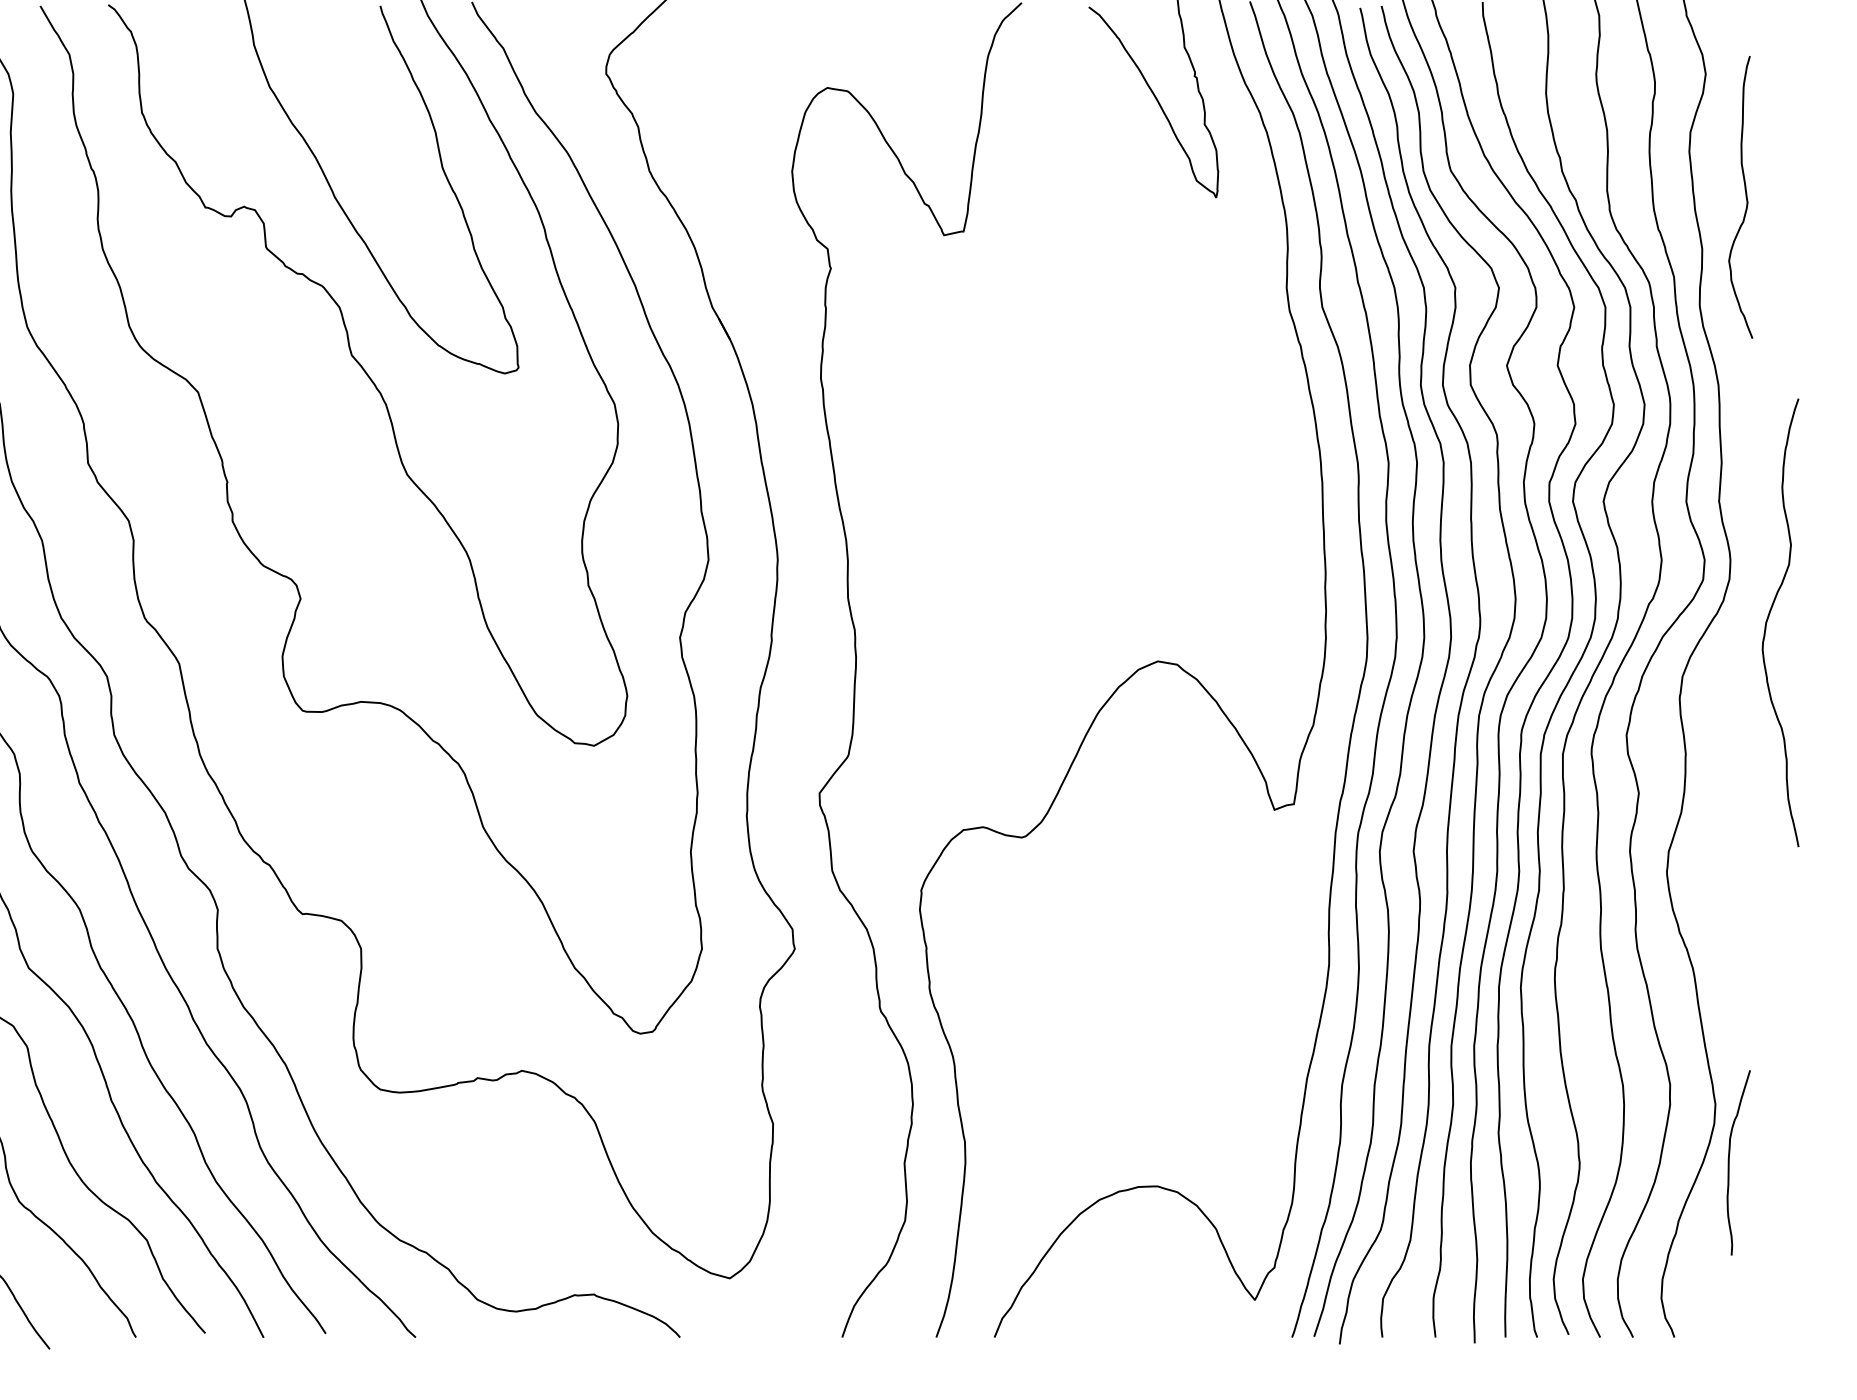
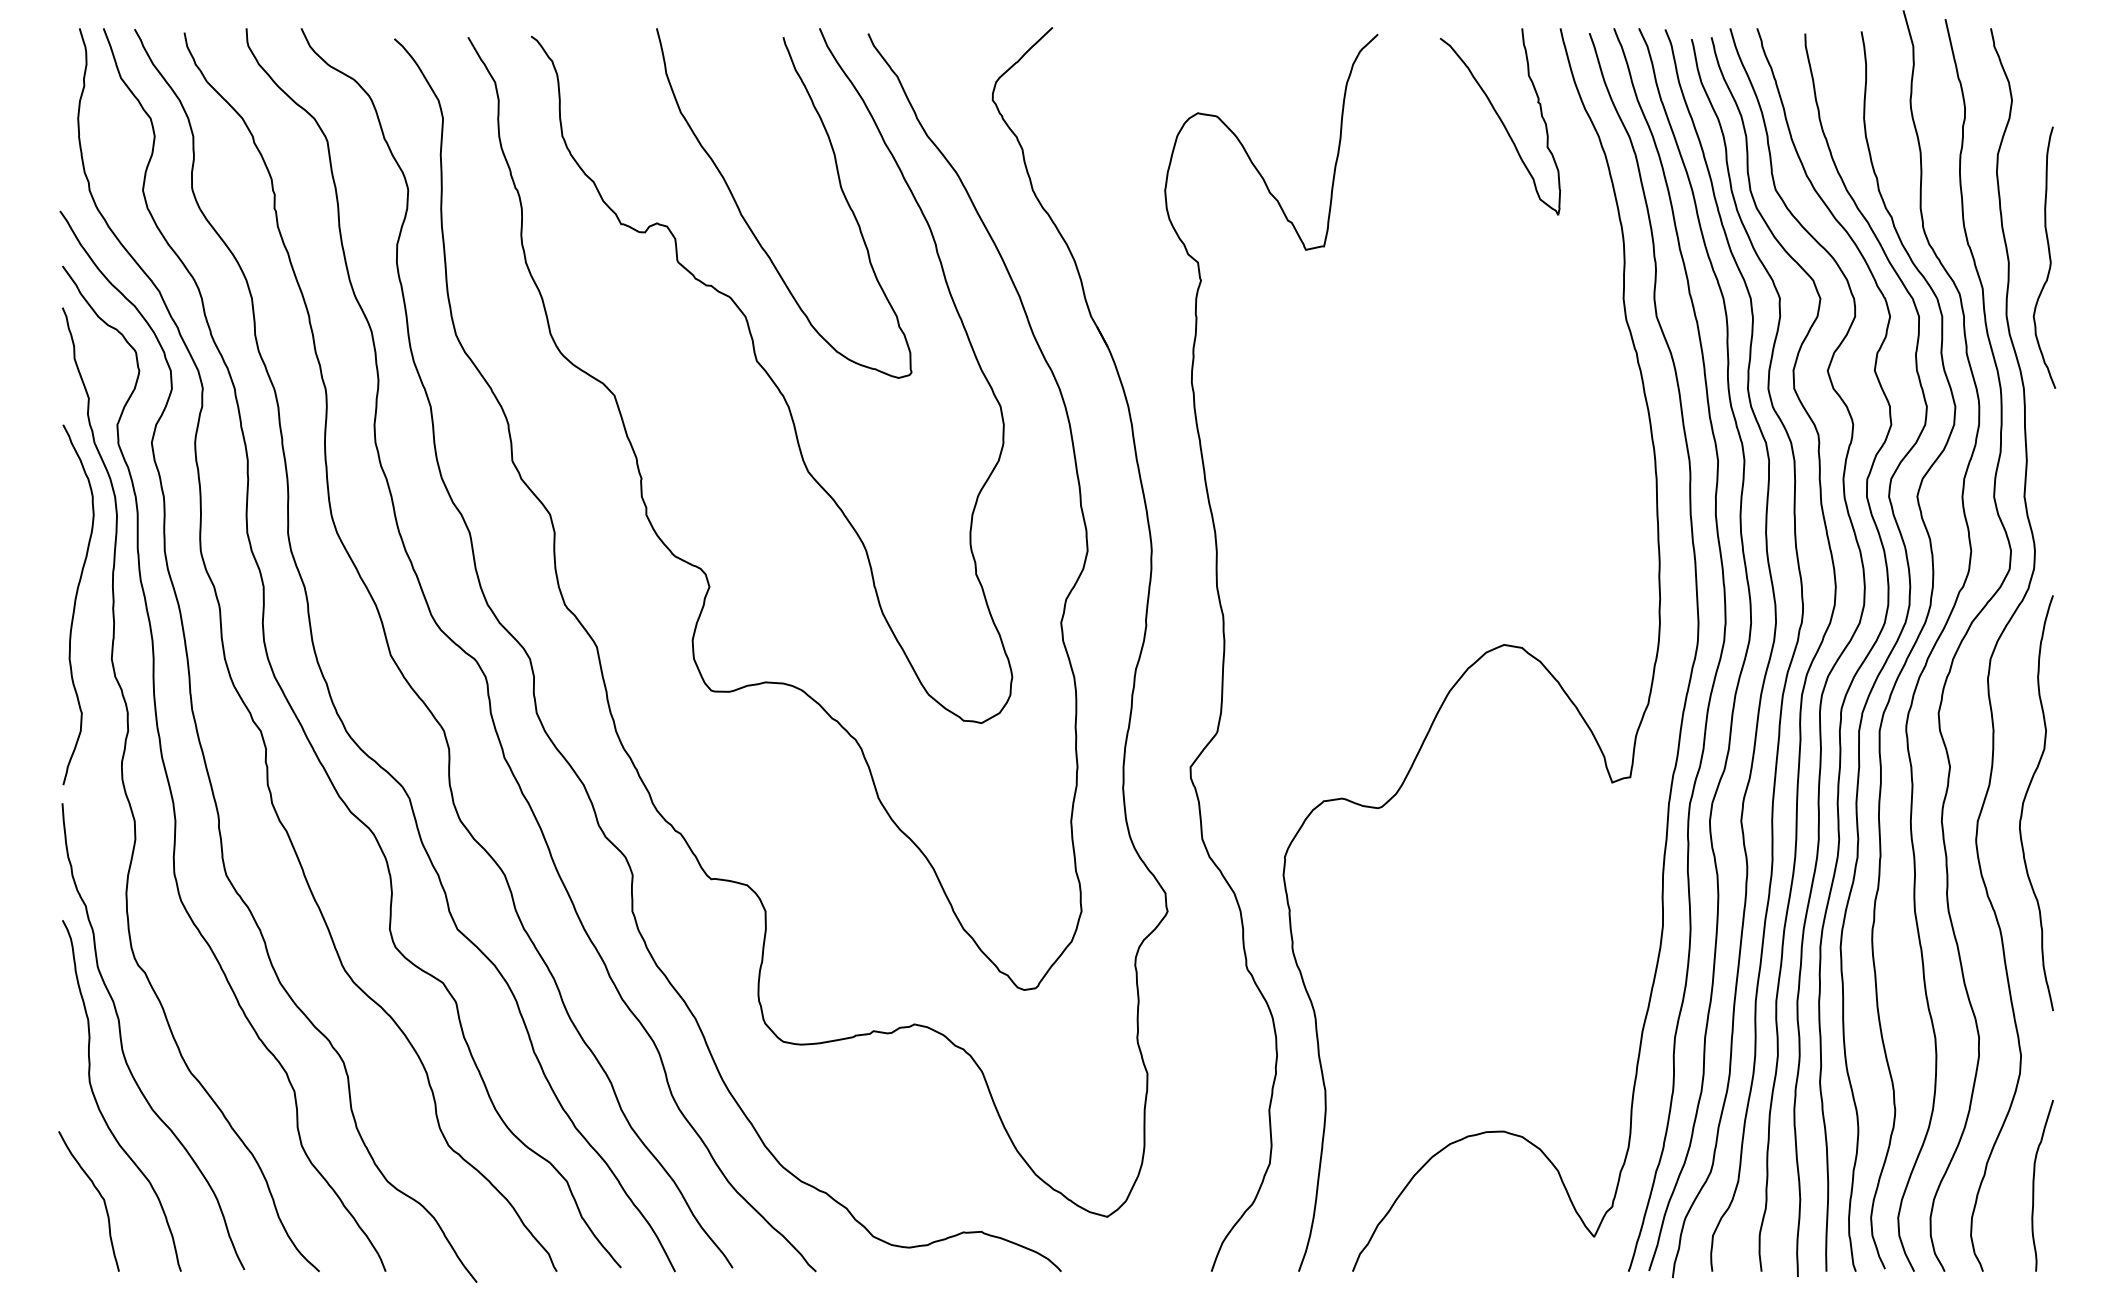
curve: (1745, 194) -> (2048, 255), moved
curve: (1768, 618) -> (2025, 799), moved
curve: (1729, 1162) -> (2034, 1185), moved

